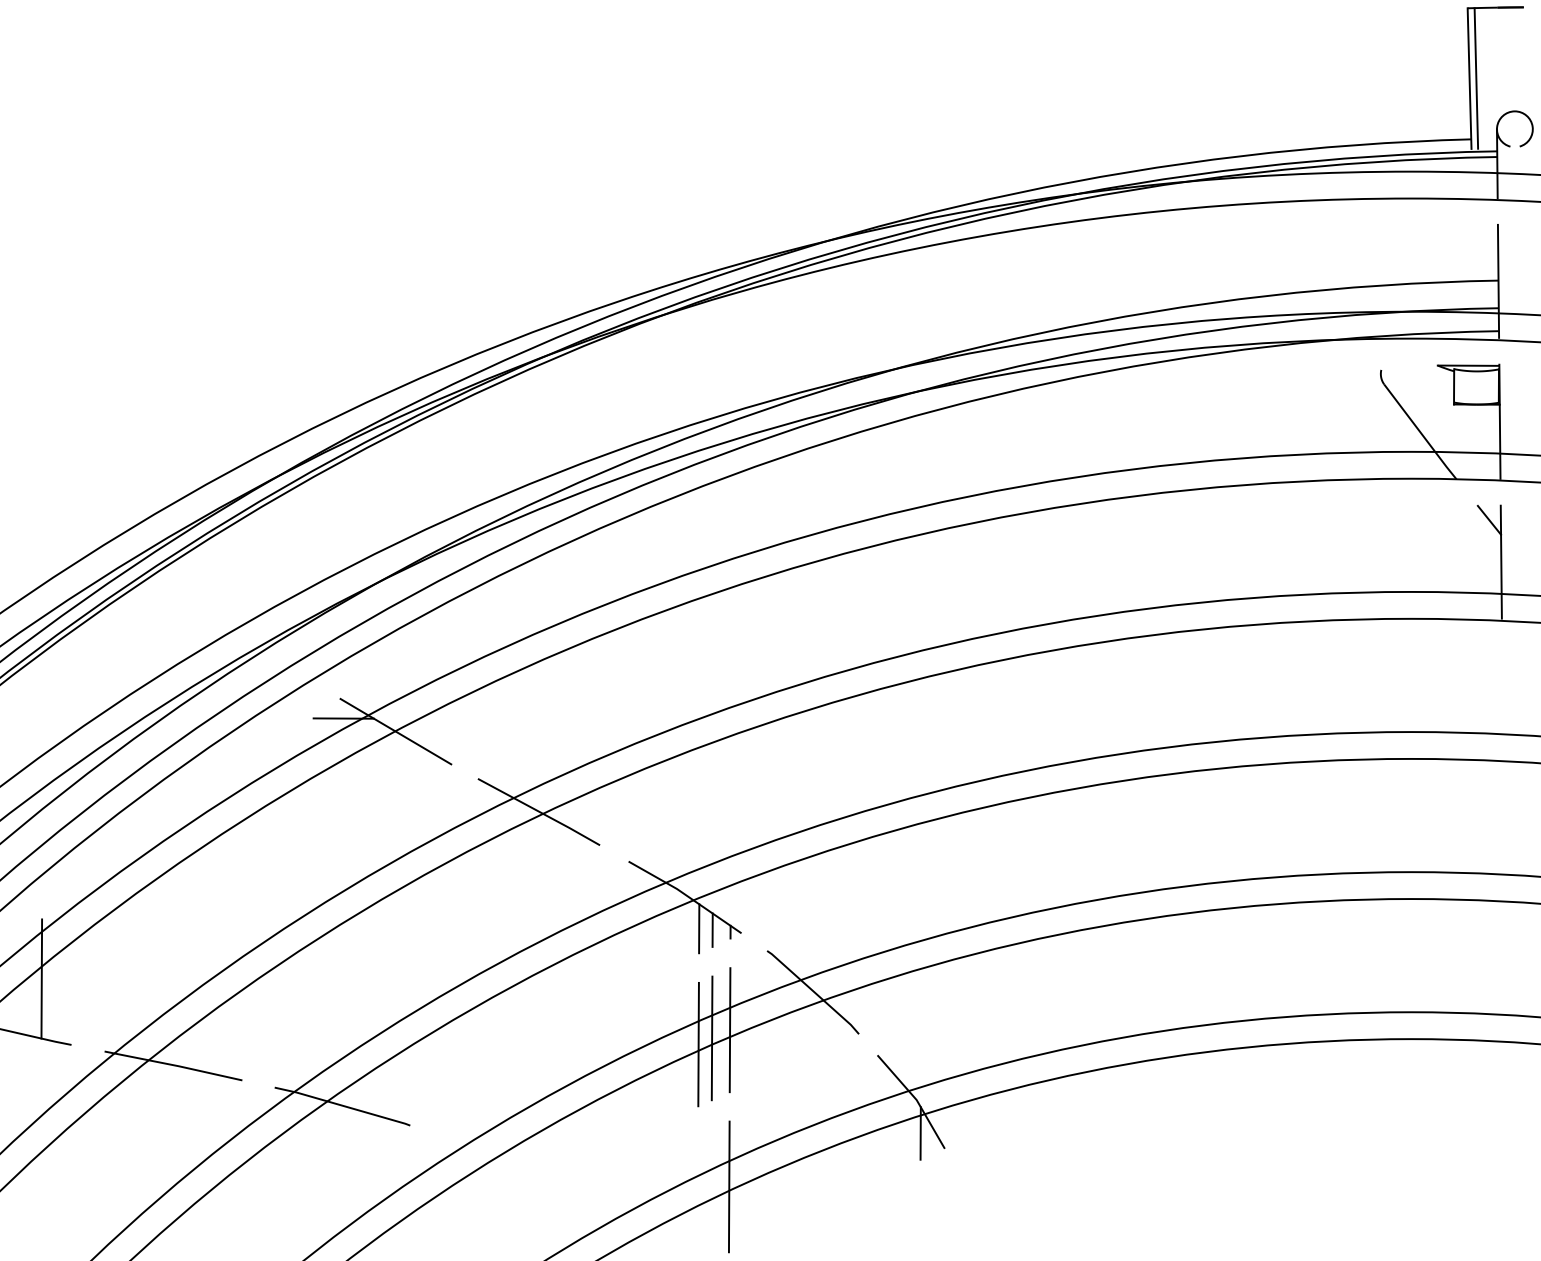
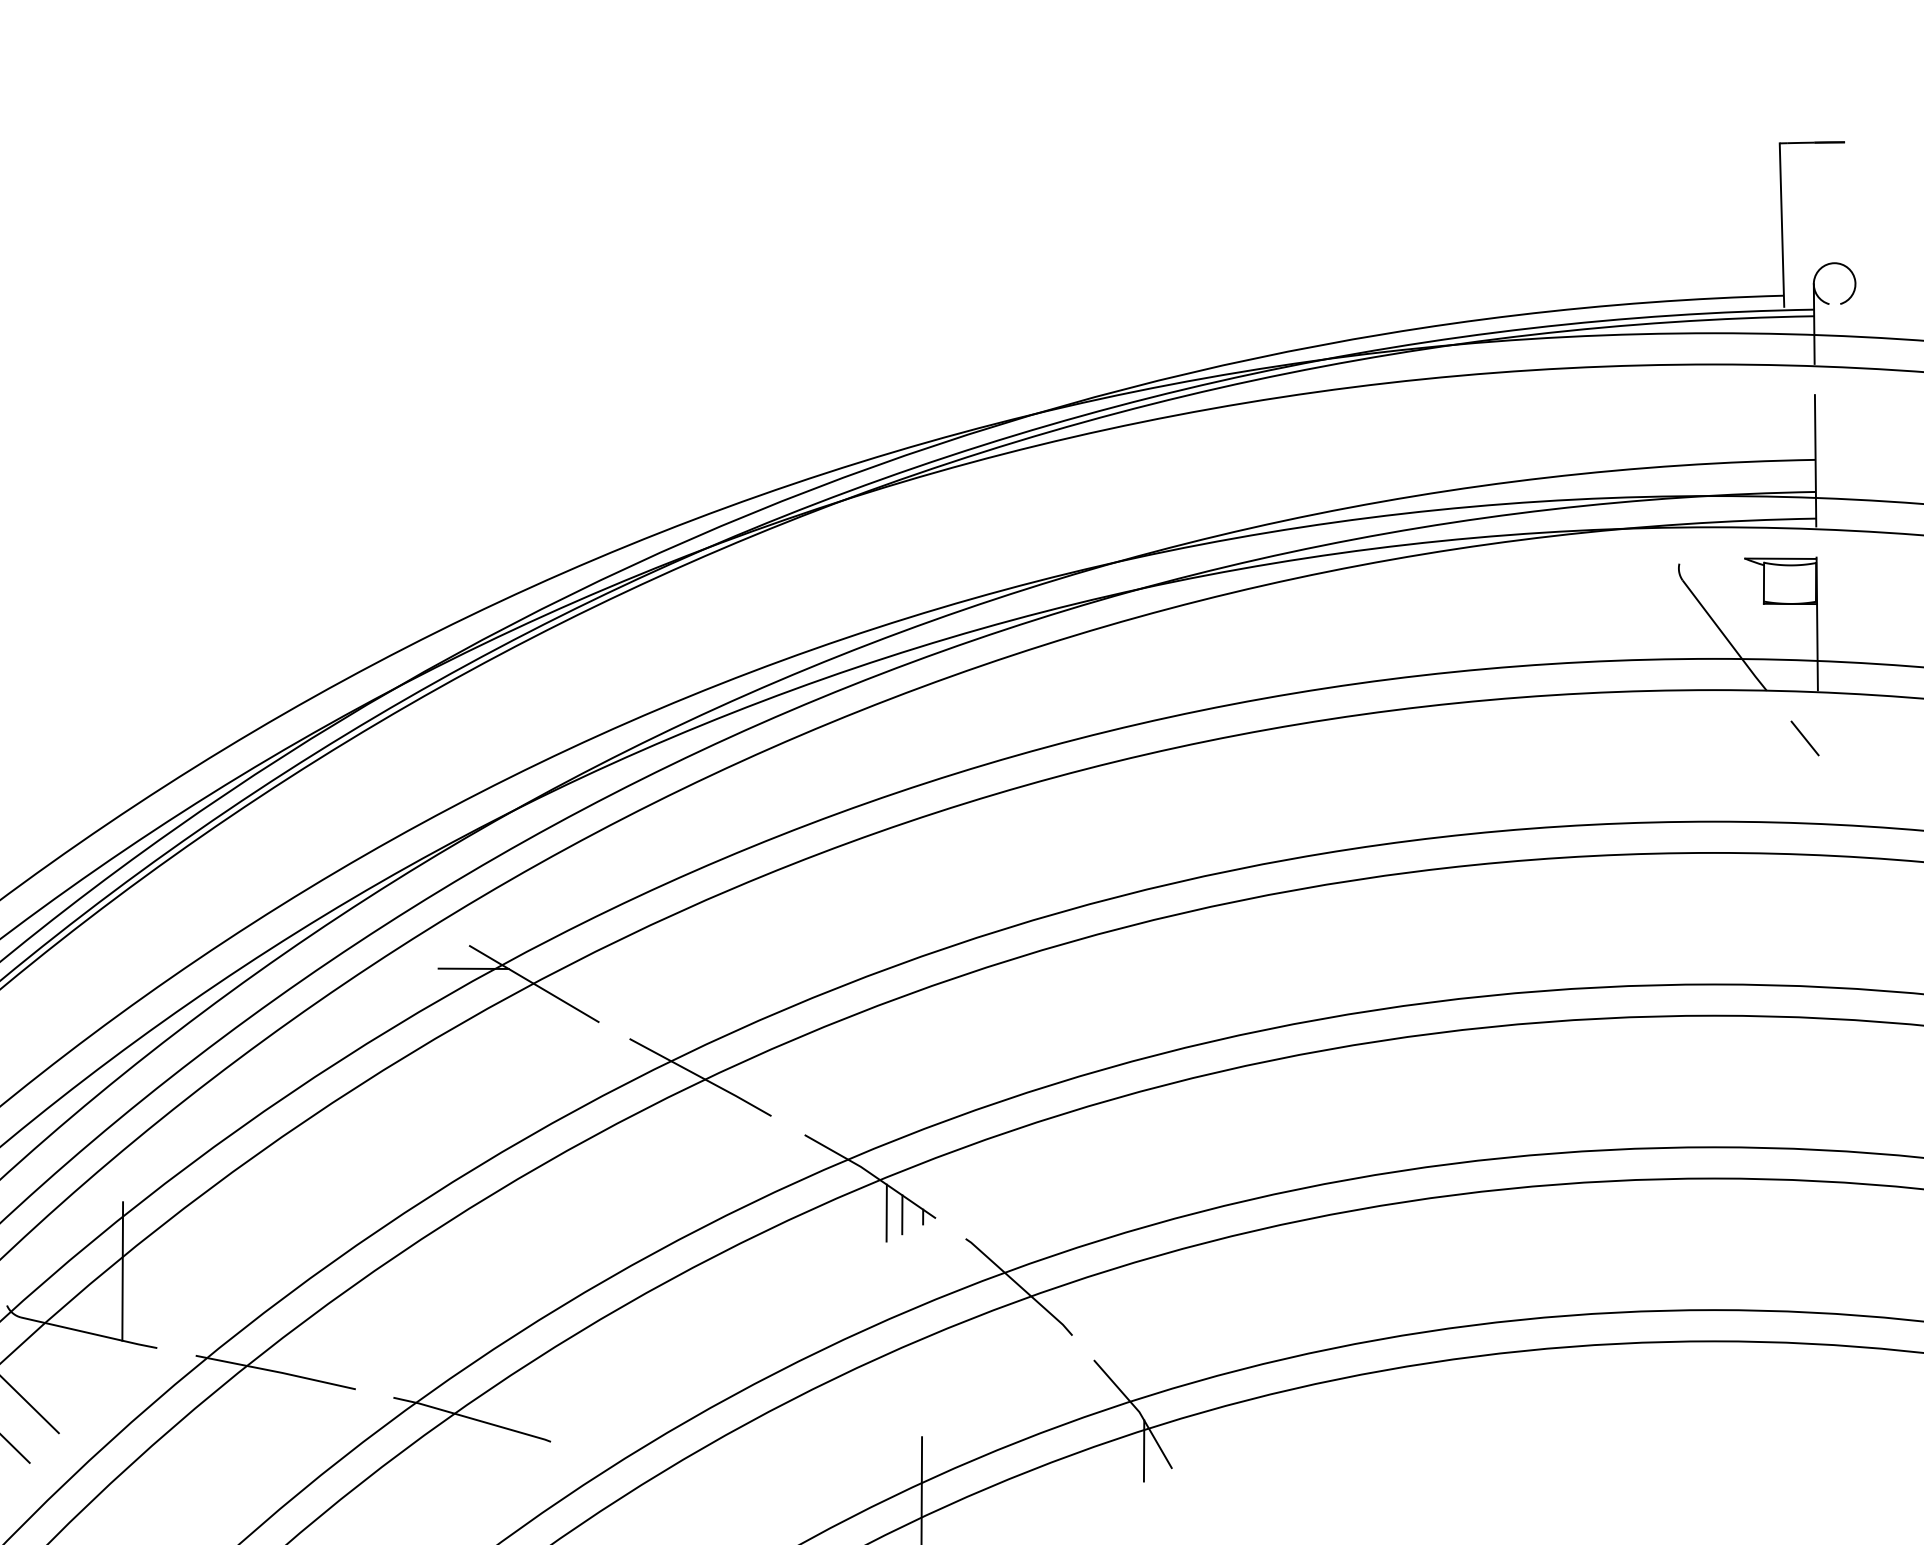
line: (1476, 78) -> (1789, 224), removed
line: (1501, 561) -> (1818, 786), removed
line: (729, 1029) -> (922, 1330), removed
line: (711, 1038) -> (901, 1340), removed
line: (698, 1044) -> (885, 1347), removed

